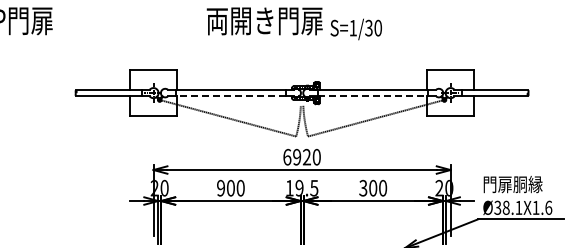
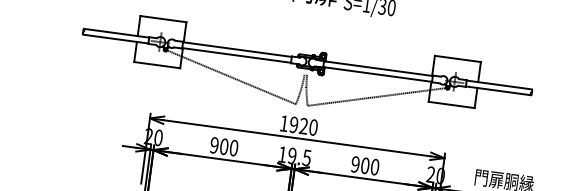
line: (230, 96) -> (236, 55), dashed -> solid
line: (373, 96) -> (377, 74), dashed -> solid
text: (287, 156) -> (284, 122), 6920 -> 1920
text: (363, 188) -> (355, 164), 300 -> 900

